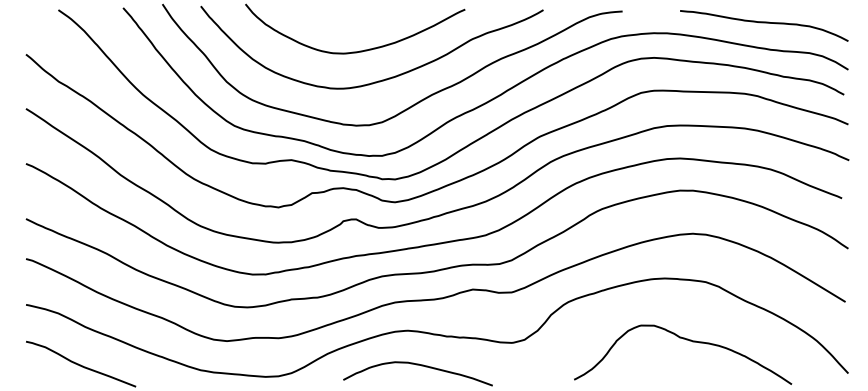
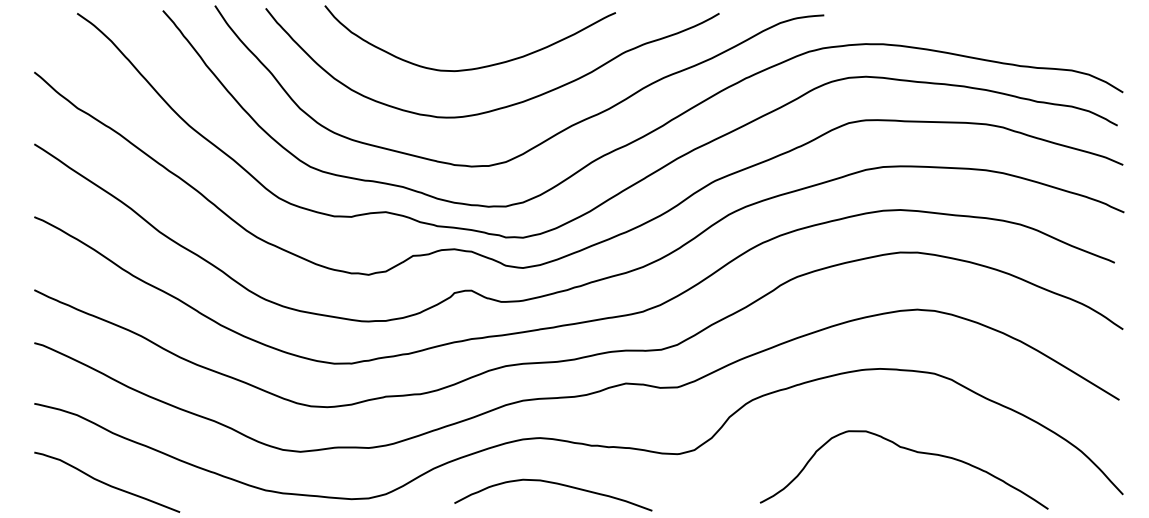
curve: (764, 23) -> (1012, 31), removed

